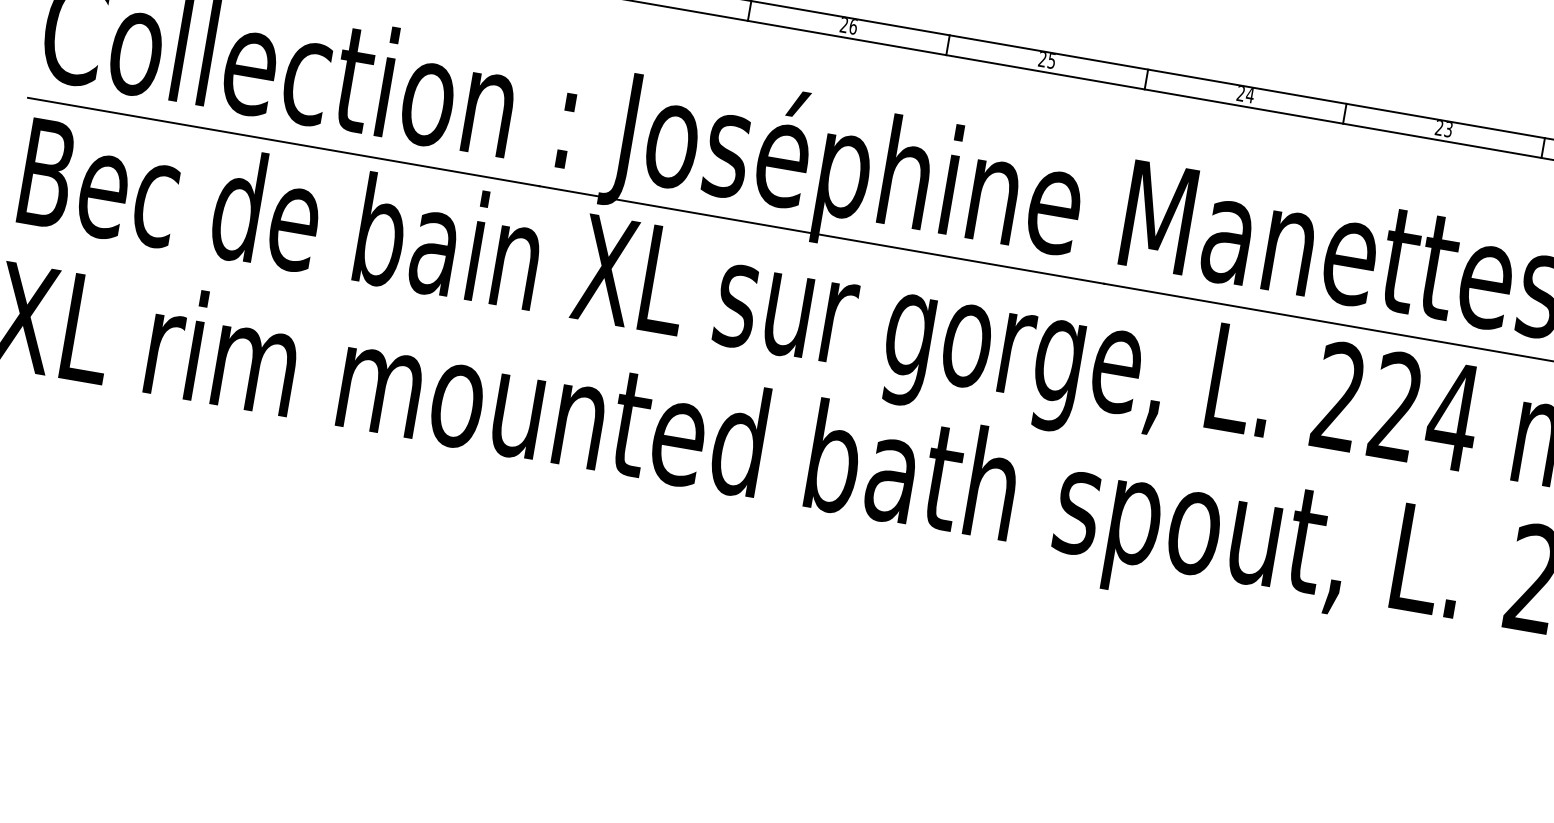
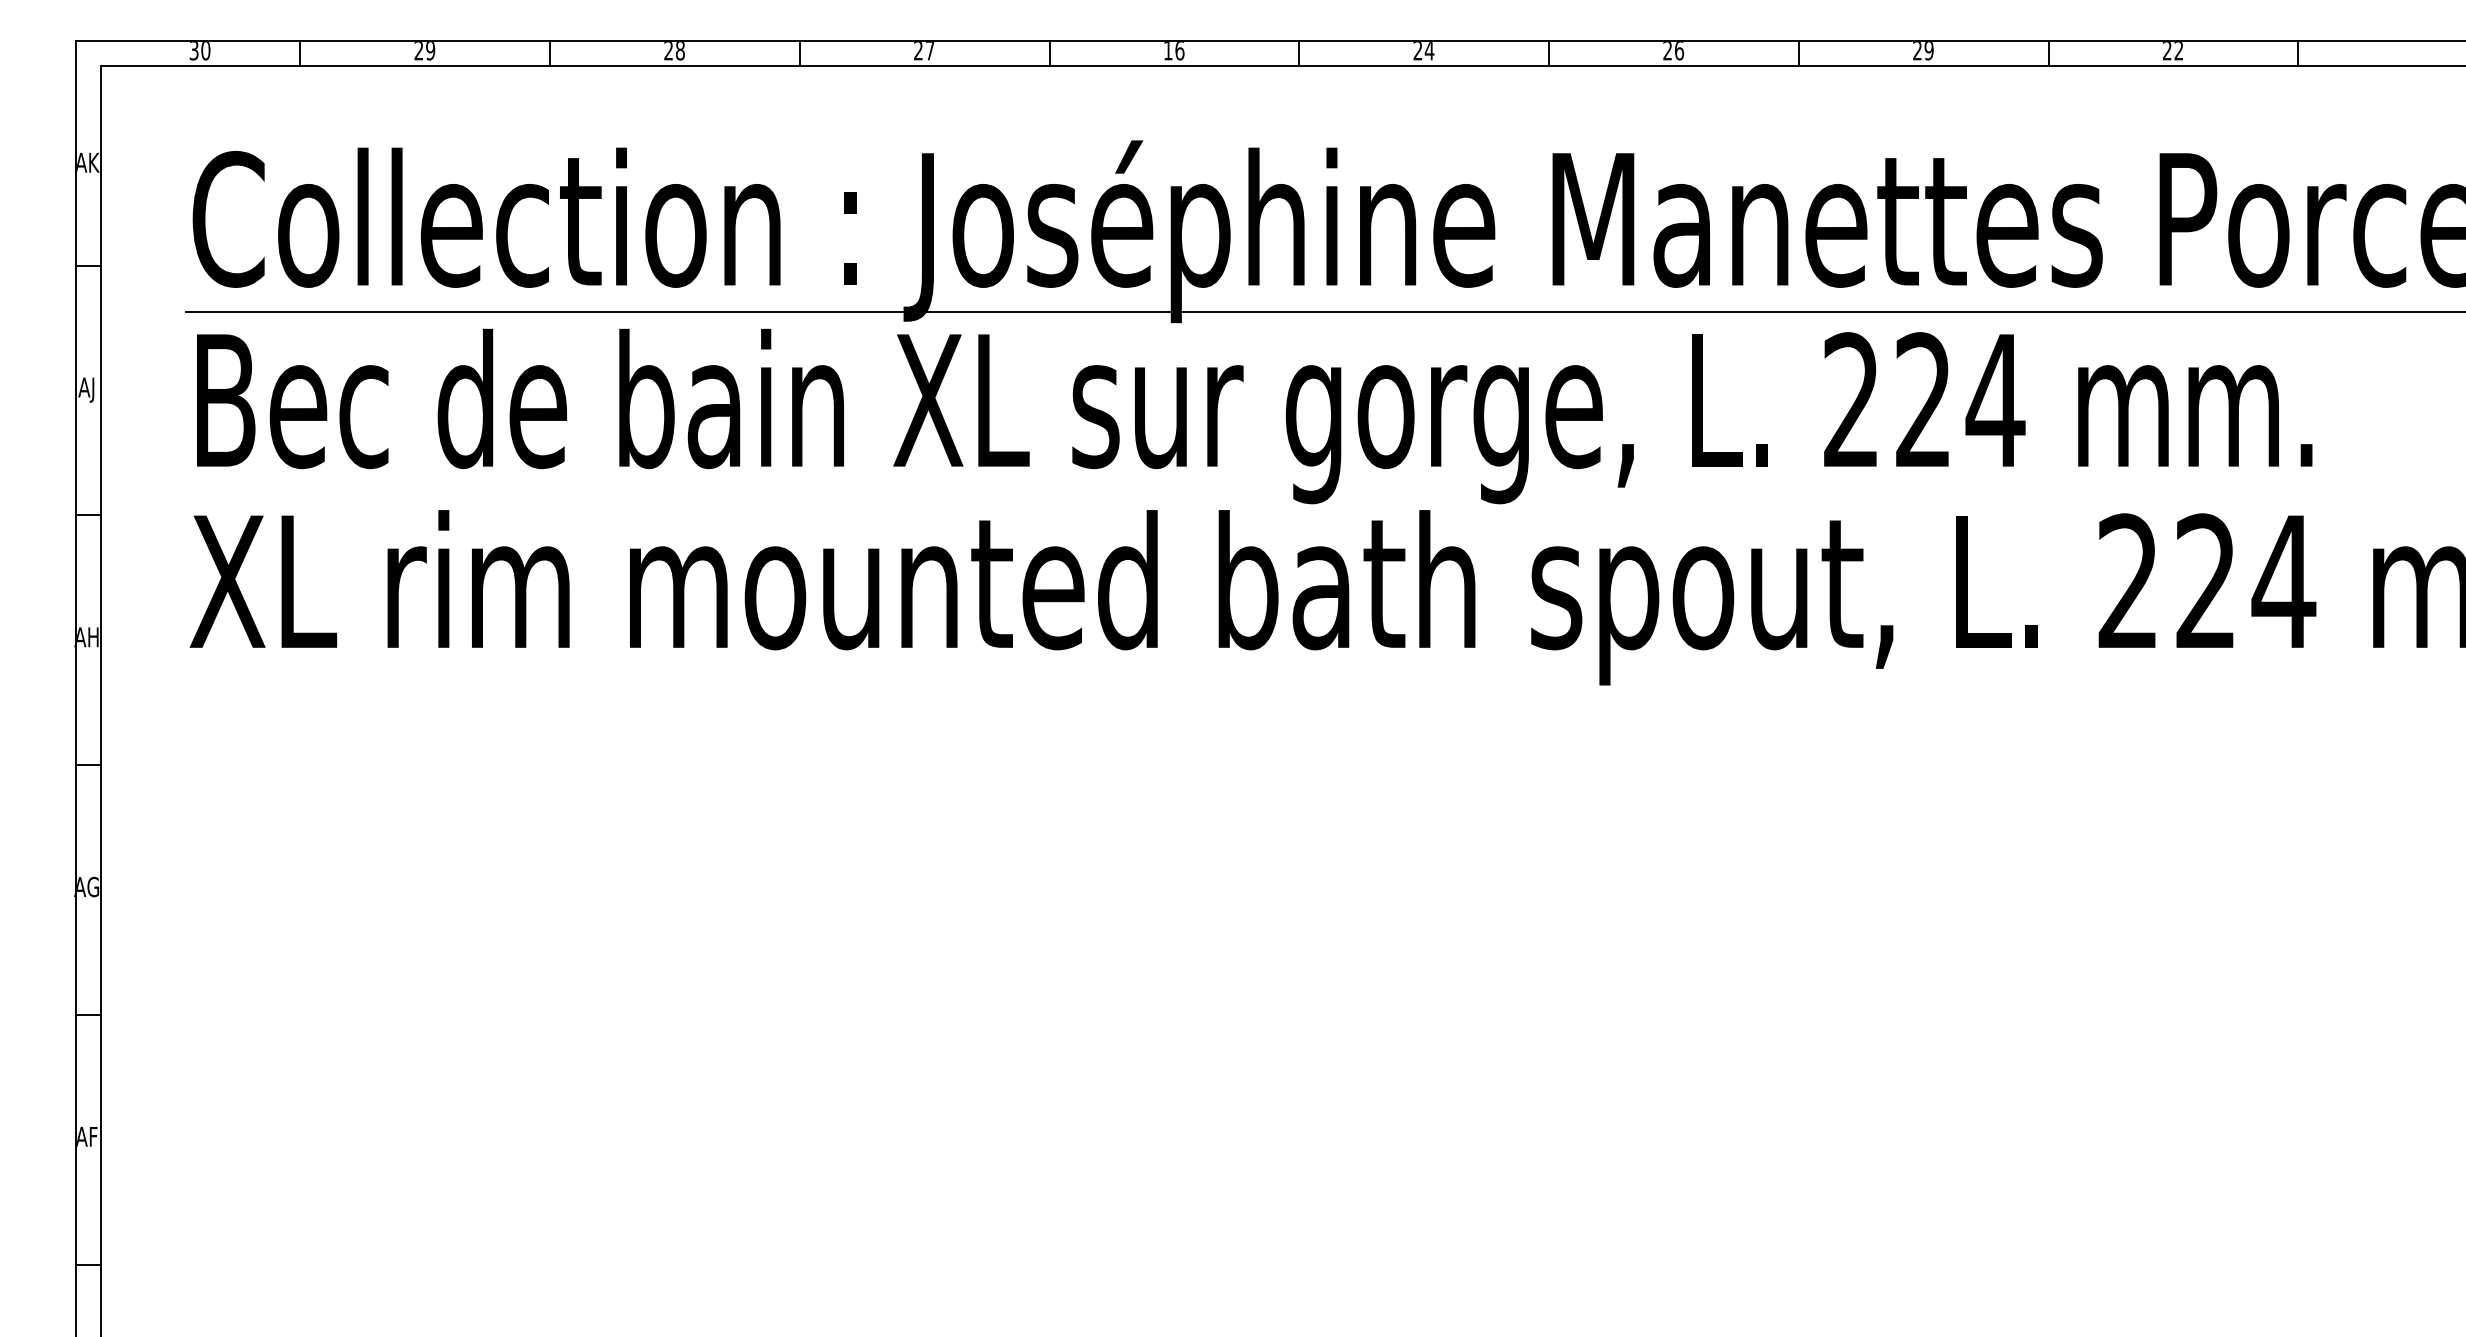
text: (843, 25) -> (1167, 51), 26 -> 16
text: (1051, 61) -> (1429, 51), 25 -> 24
text: (1250, 95) -> (1679, 51), 24 -> 26
text: (1447, 130) -> (1928, 51), 23 -> 29

